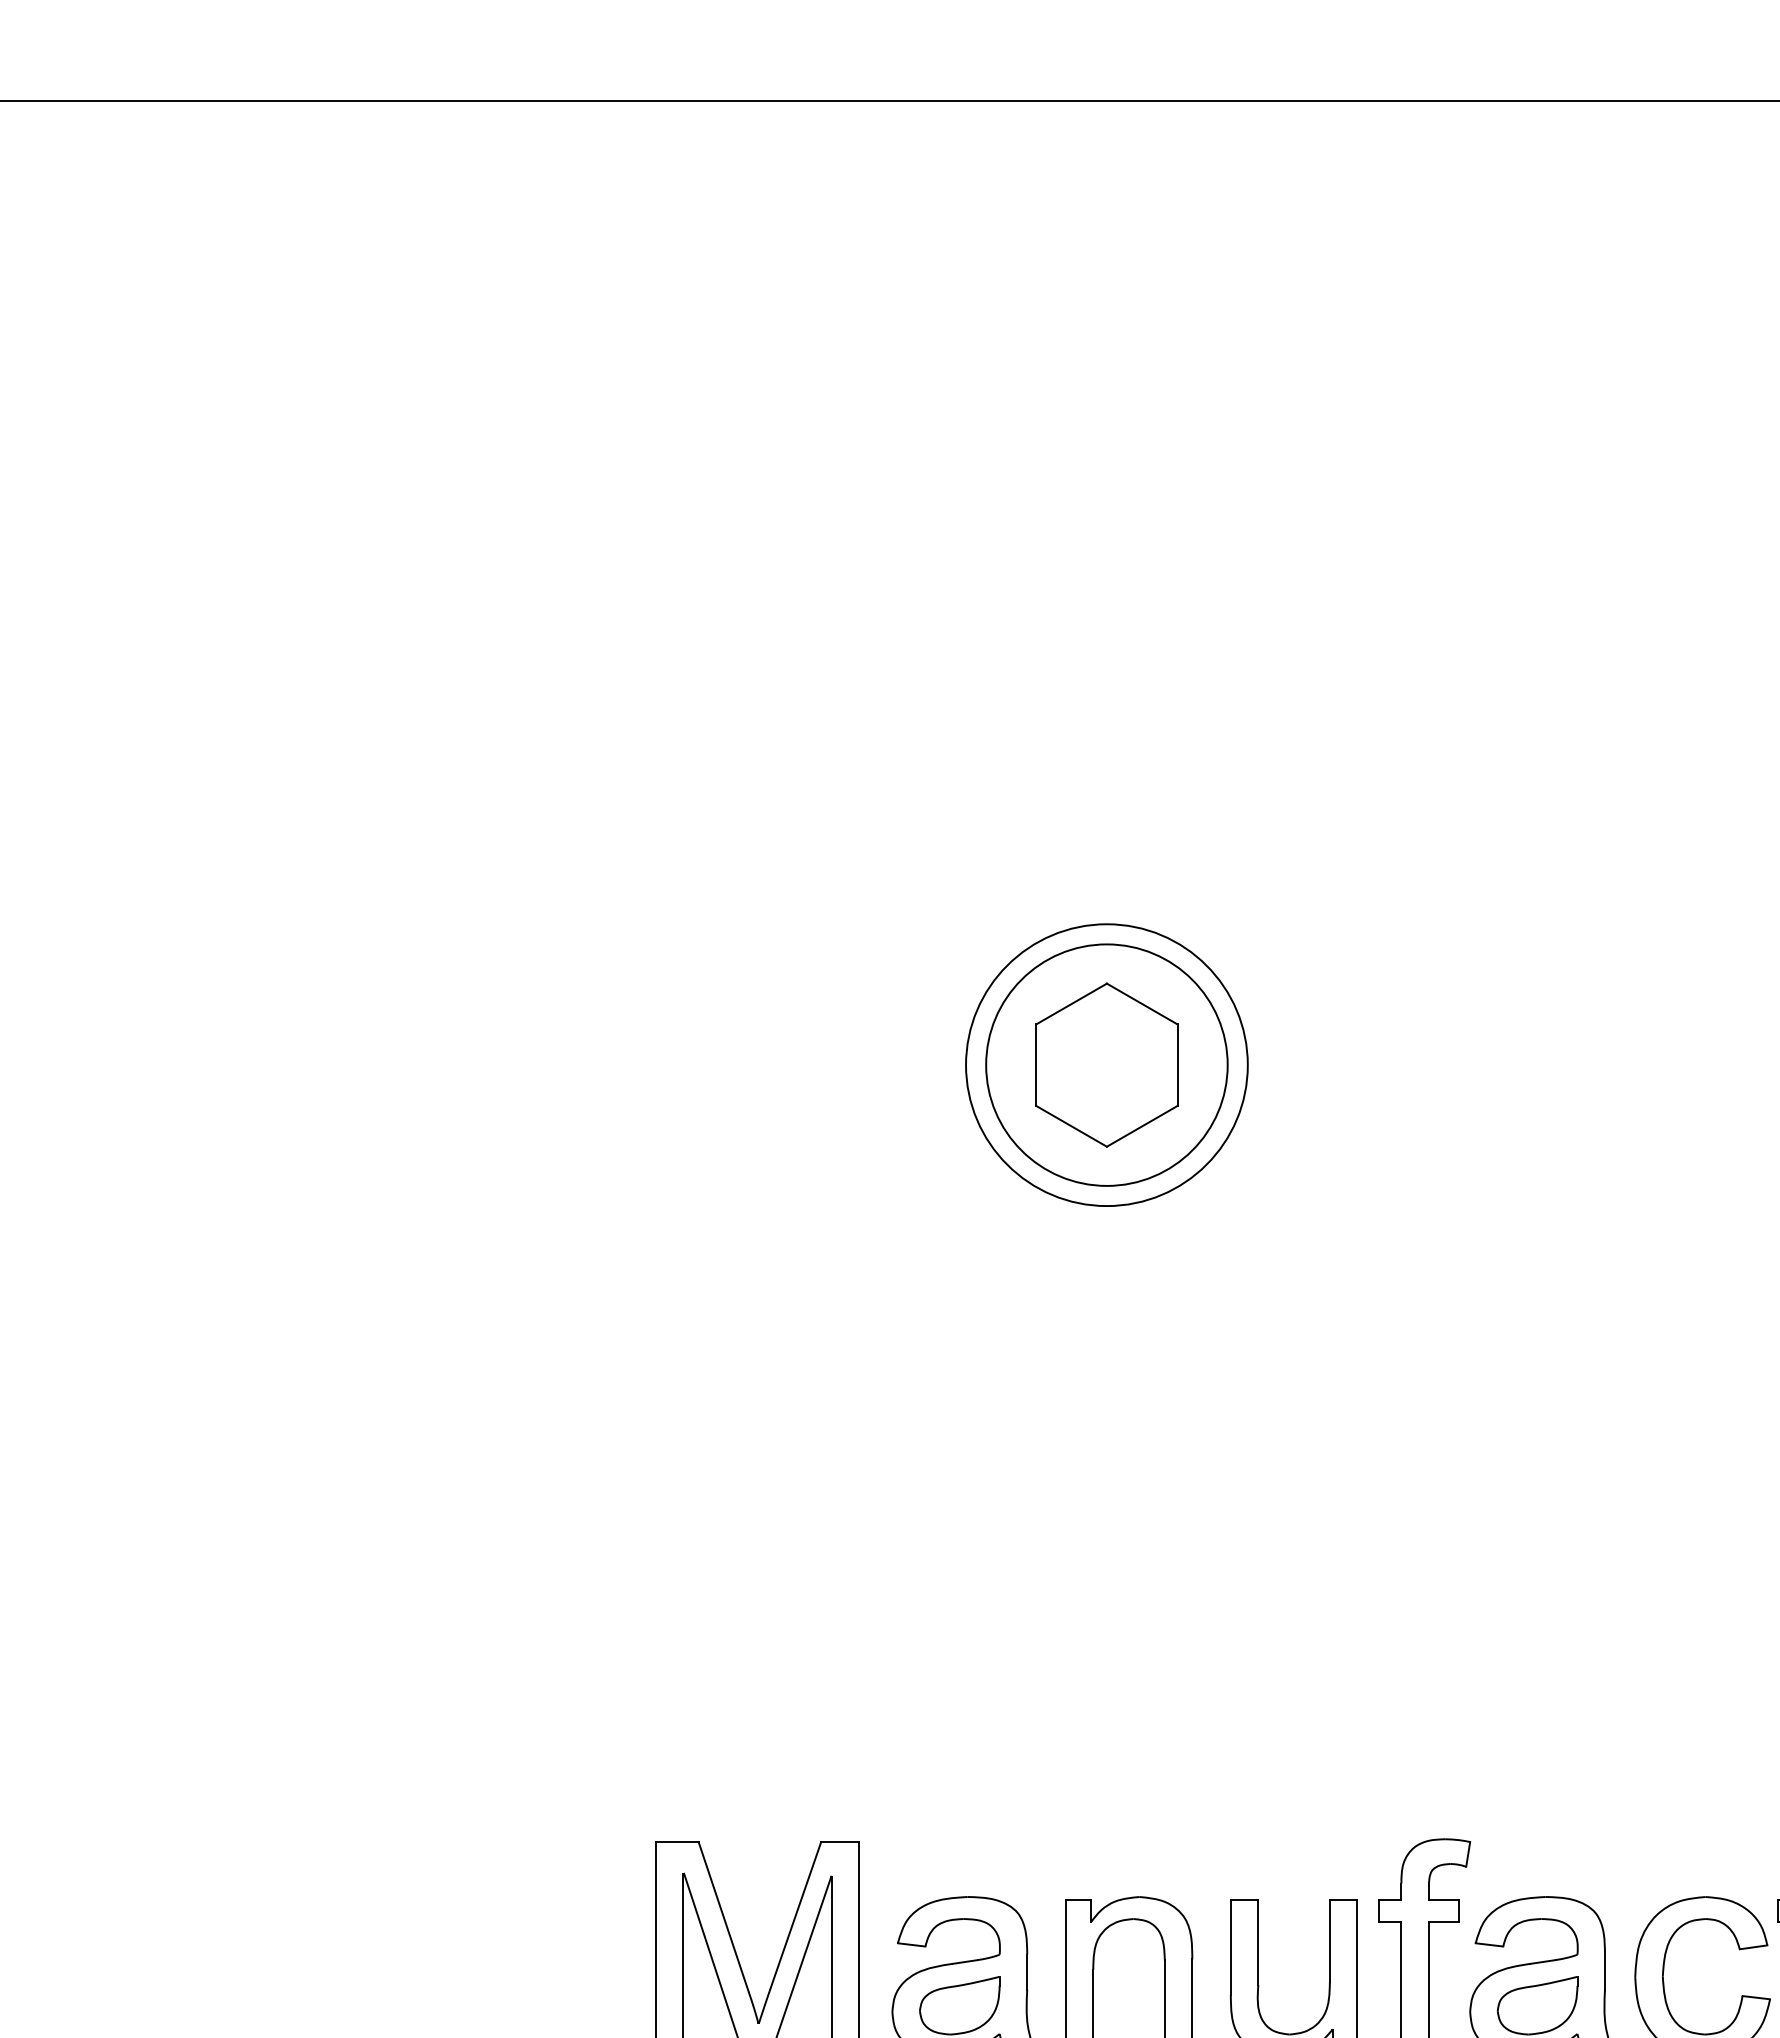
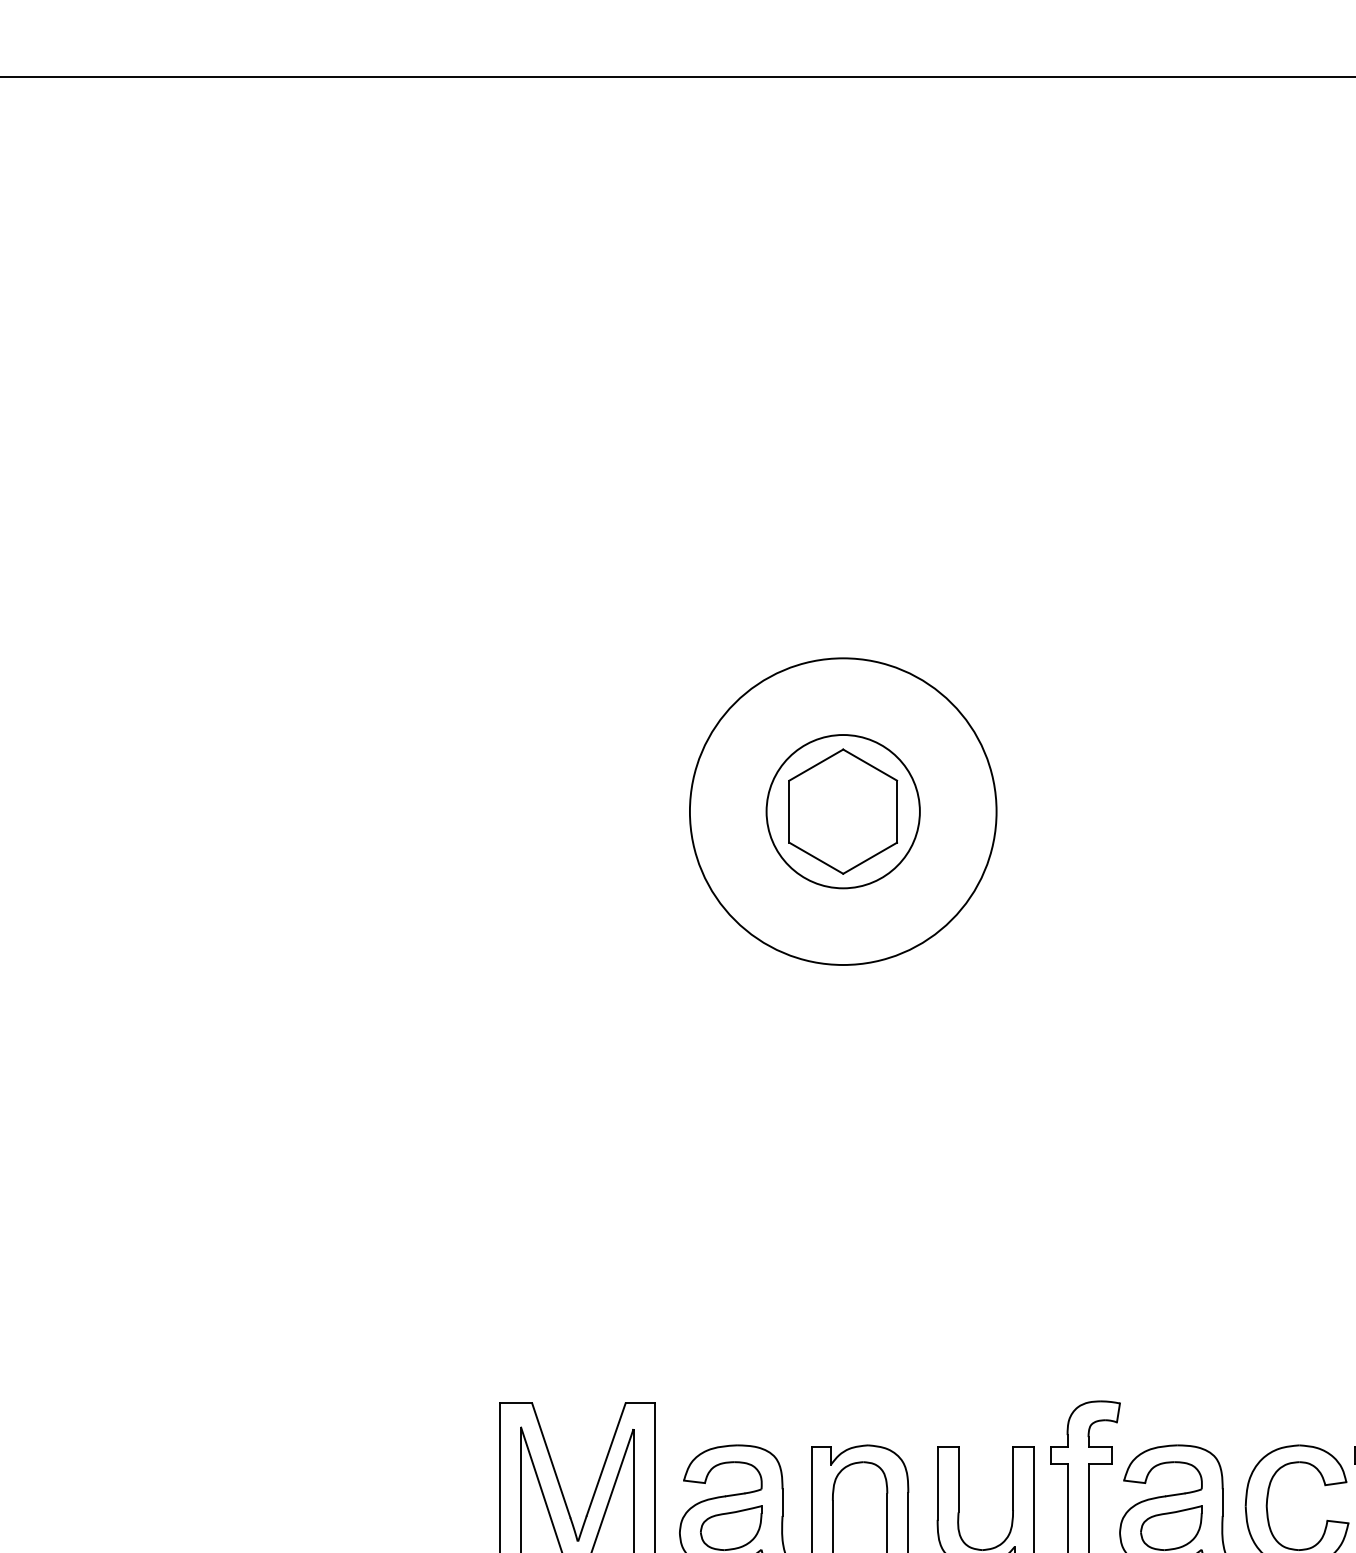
circle: (1106, 1064) -> (842, 811), size x0.71
circle: (1106, 1064) -> (842, 811), size x1.67

